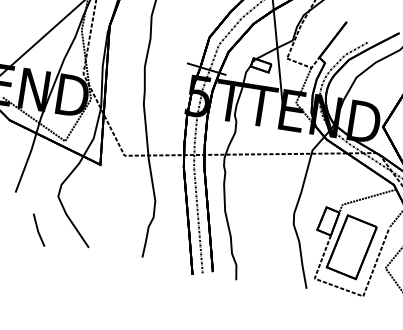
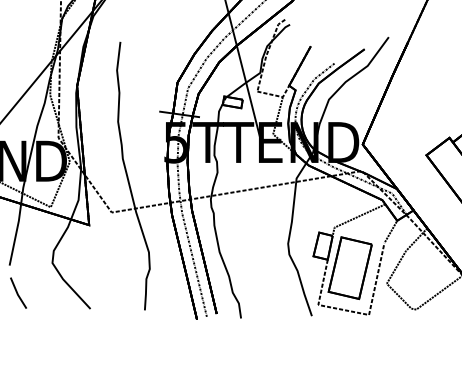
line: (38, 229) -> (17, 292), moved

